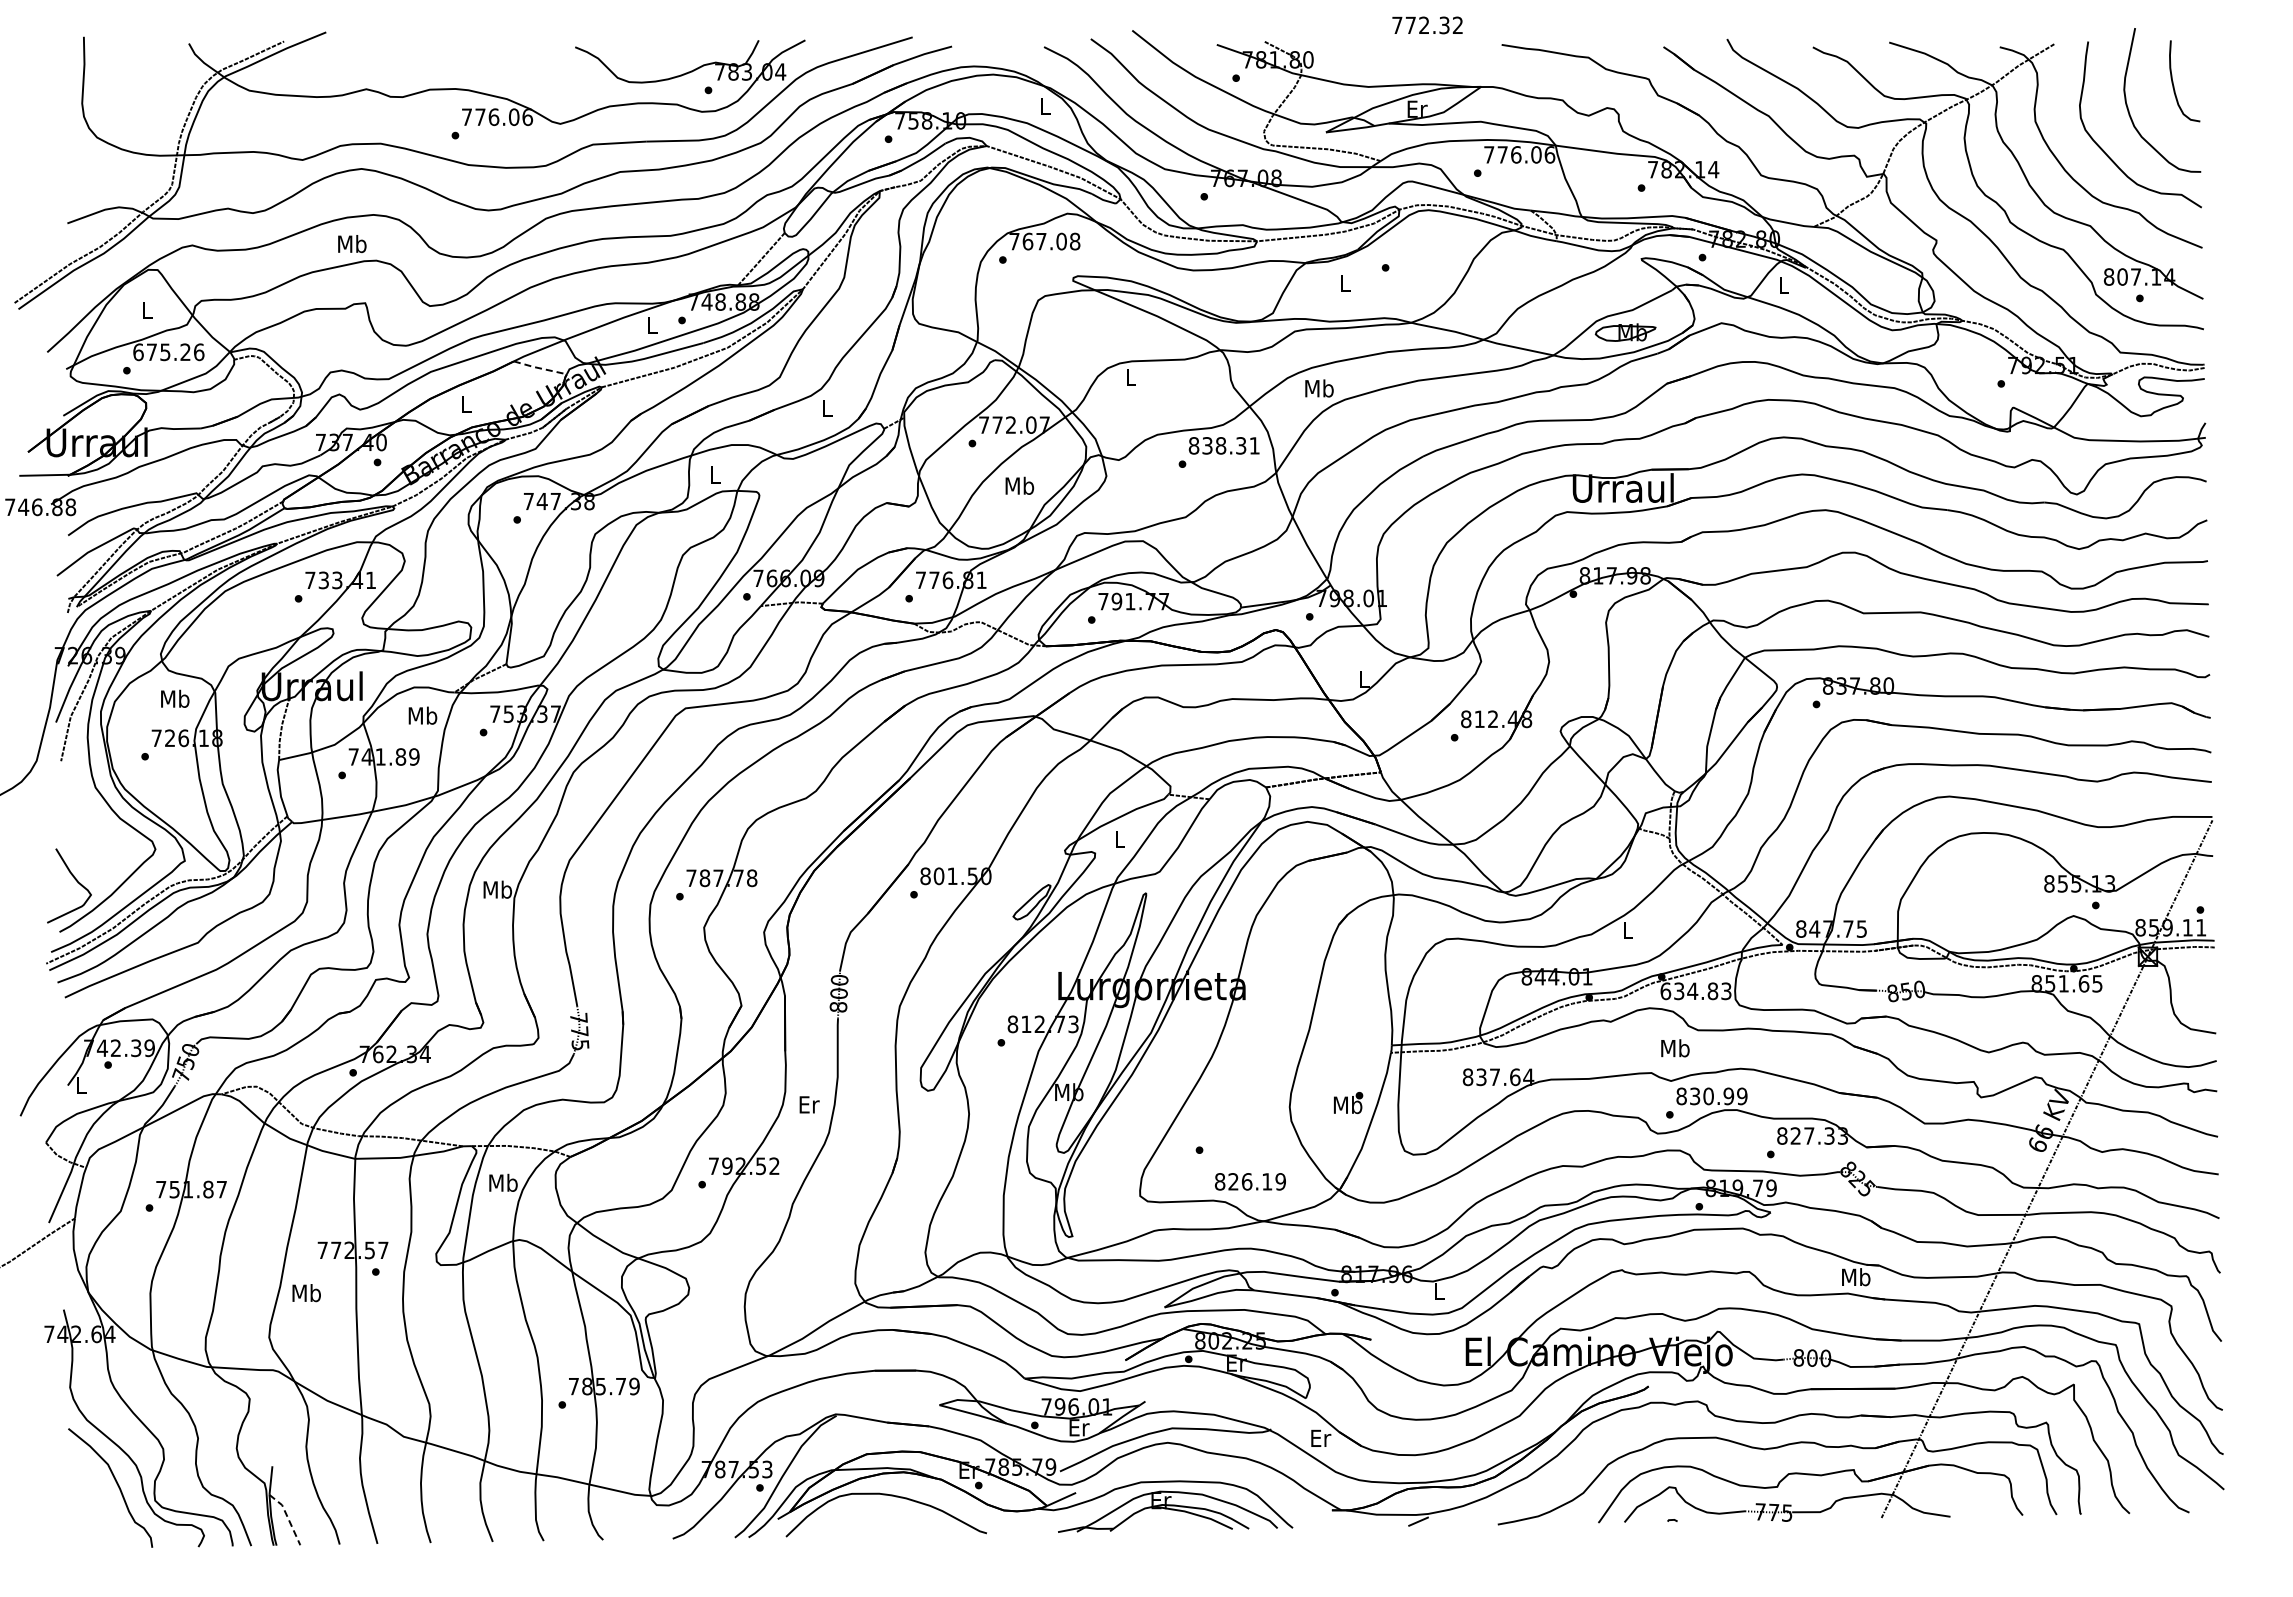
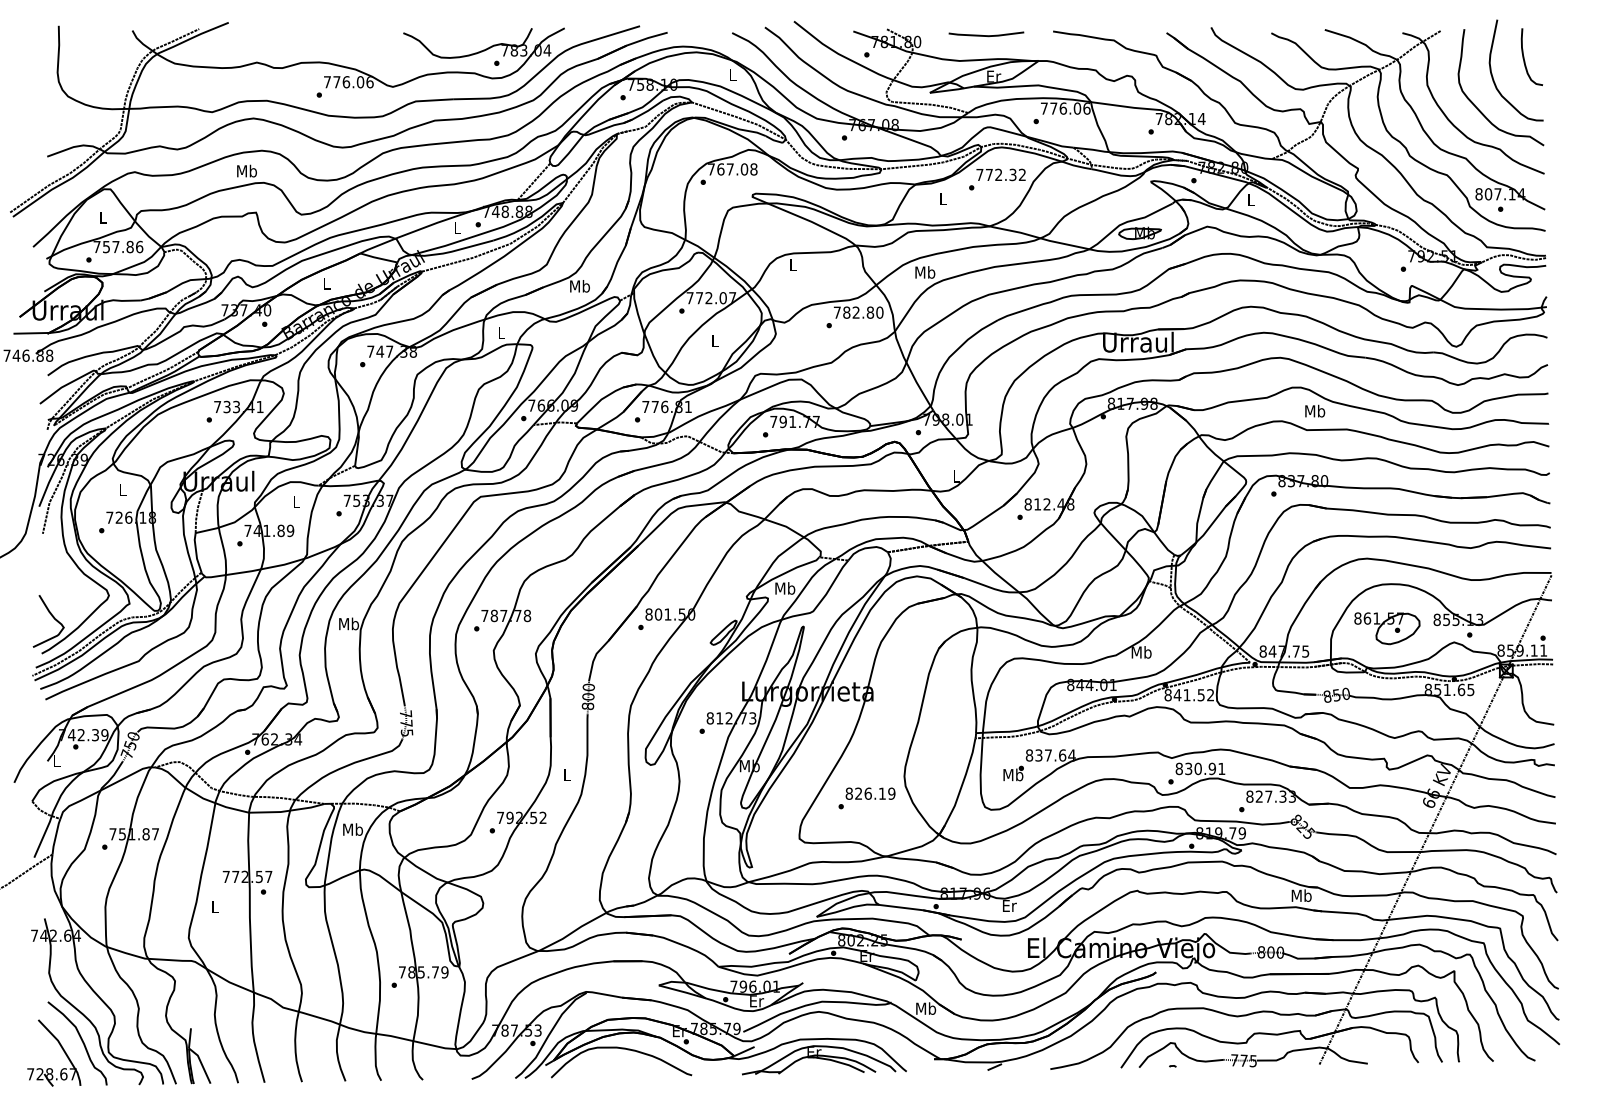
text: (1427, 25) -> (1001, 174), moved
line: (1406, 50) -> (986, 35), added
text: (161, 352) -> (113, 247), 675.26 -> 757.86
line: (539, 368) -> (378, 258), dashed -> solid
text: (827, 408) -> (580, 286), L -> Mb
text: (1223, 445) -> (858, 312), 838.31 -> 782.80
text: (1019, 485) -> (714, 340), Mb -> L
text: (175, 698) -> (123, 489), Mb -> L
text: (422, 715) -> (296, 501), Mb -> L
text: (1119, 839) -> (785, 588), L -> Mb
part: (1978, 896) -> (1387, 628), added
text: (1627, 930) -> (1141, 652), L -> Mb
text: (1695, 991) -> (1189, 695), 634.83 -> 841.52
text: (1675, 1048) -> (1315, 411), moved
text: (1742, 1096) -> (1221, 768), 830.99 -> 830.91
text: (1348, 1103) -> (1013, 773), moved
text: (809, 1104) -> (567, 774), Er -> L
text: (1250, 1181) -> (870, 793), moved
text: (1440, 1291) -> (1010, 905), L -> Er
text: (306, 1293) -> (214, 907), Mb -> L
text: (1320, 1438) -> (926, 1008), Er -> Mb
part: (88, 1495) -> (62, 1048), added
line: (287, 1517) -> (201, 1064), dashed -> solid

